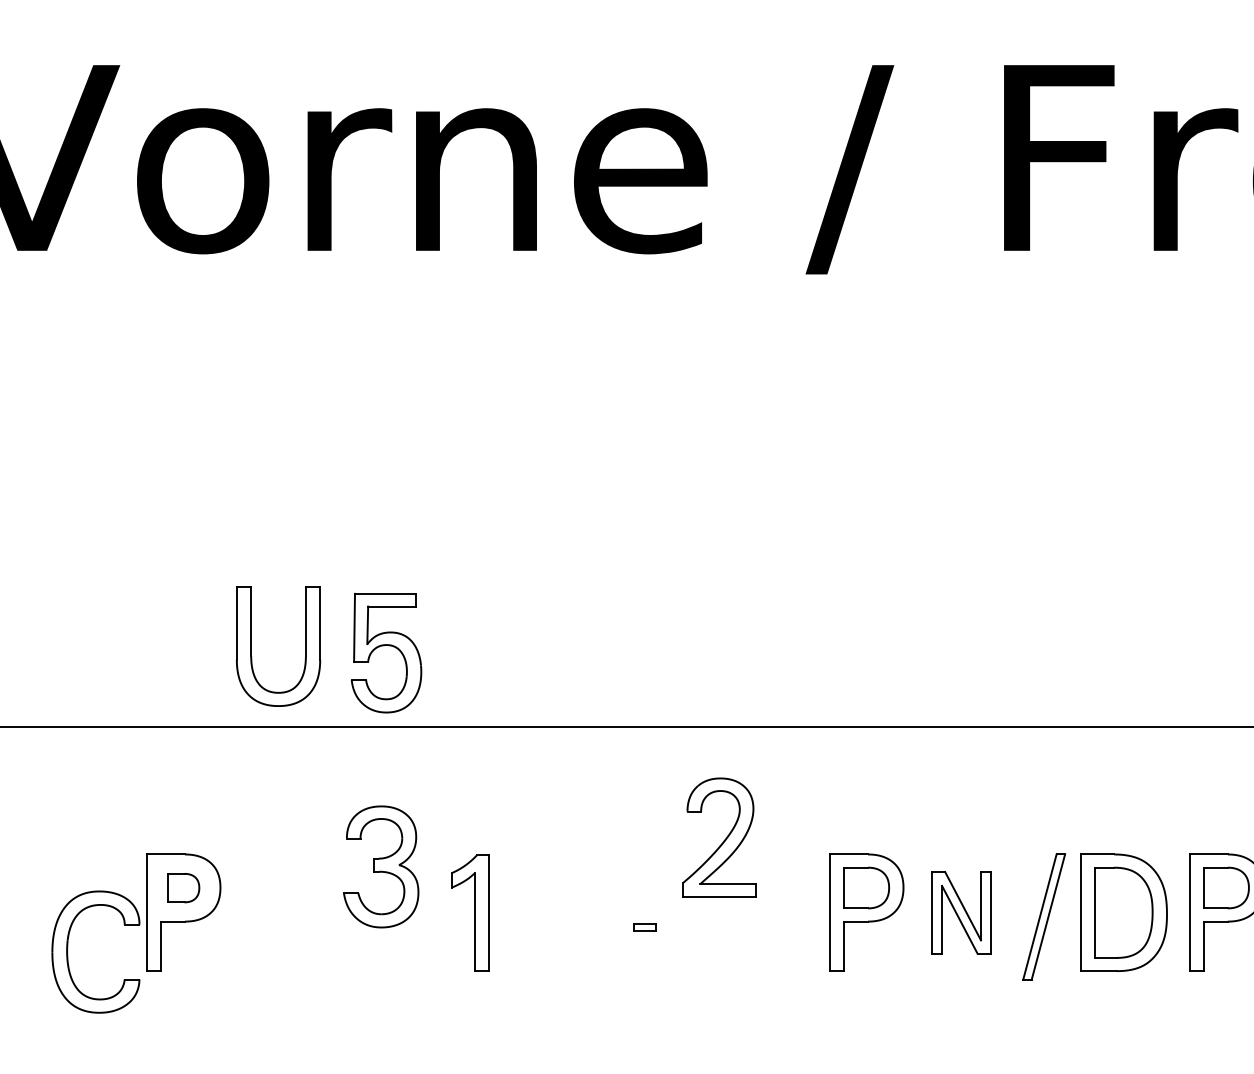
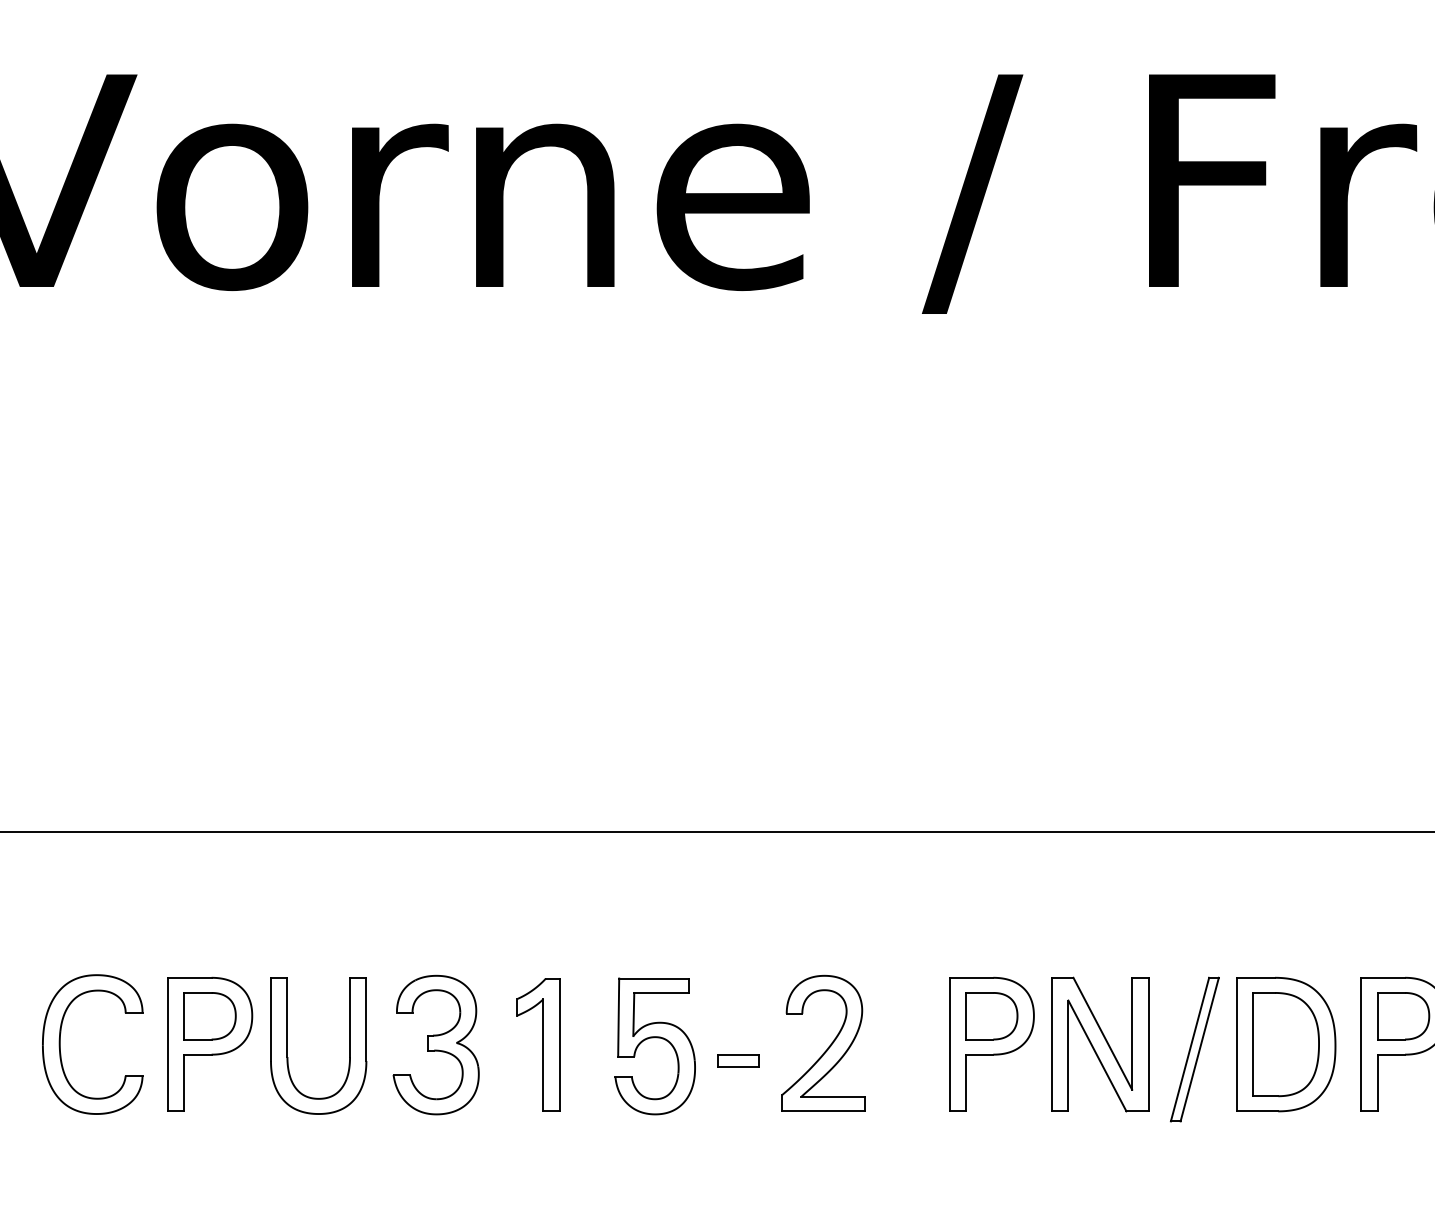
part: (251, 646) -> (287, 1045), moved
part: (385, 646) -> (654, 1038), moved
part: (723, 840) -> (828, 1046), moved
part: (380, 866) -> (435, 1044), moved
part: (183, 888) -> (209, 1016), size x1.43
part: (961, 912) -> (1100, 1044), size x1.43
part: (645, 926) -> (738, 1060), size x1.67
part: (67, 952) -> (60, 1044), moved

